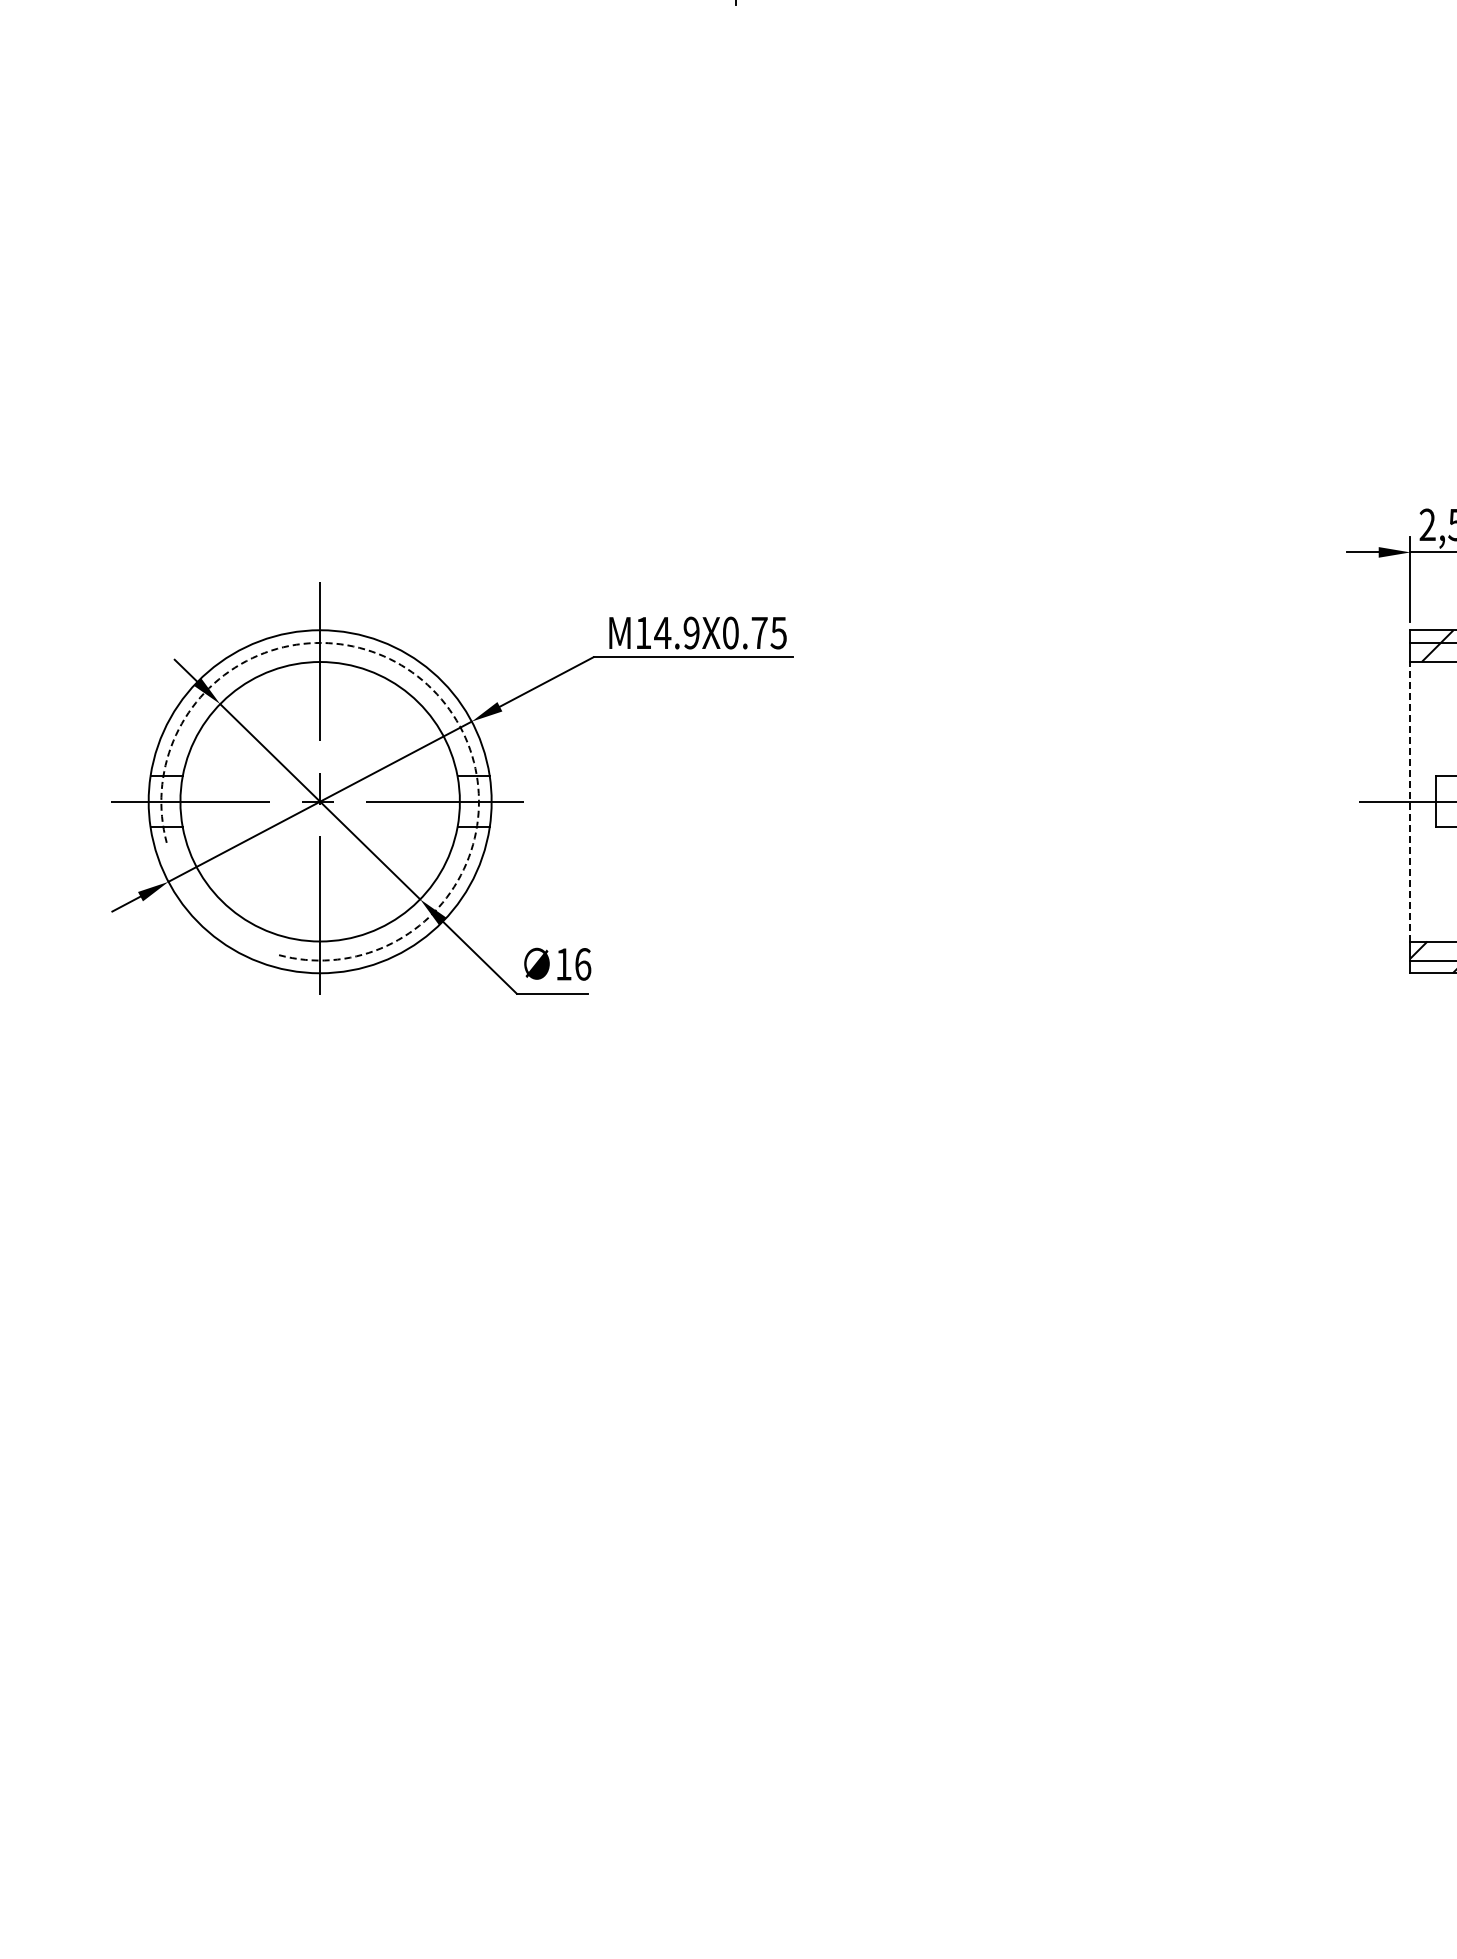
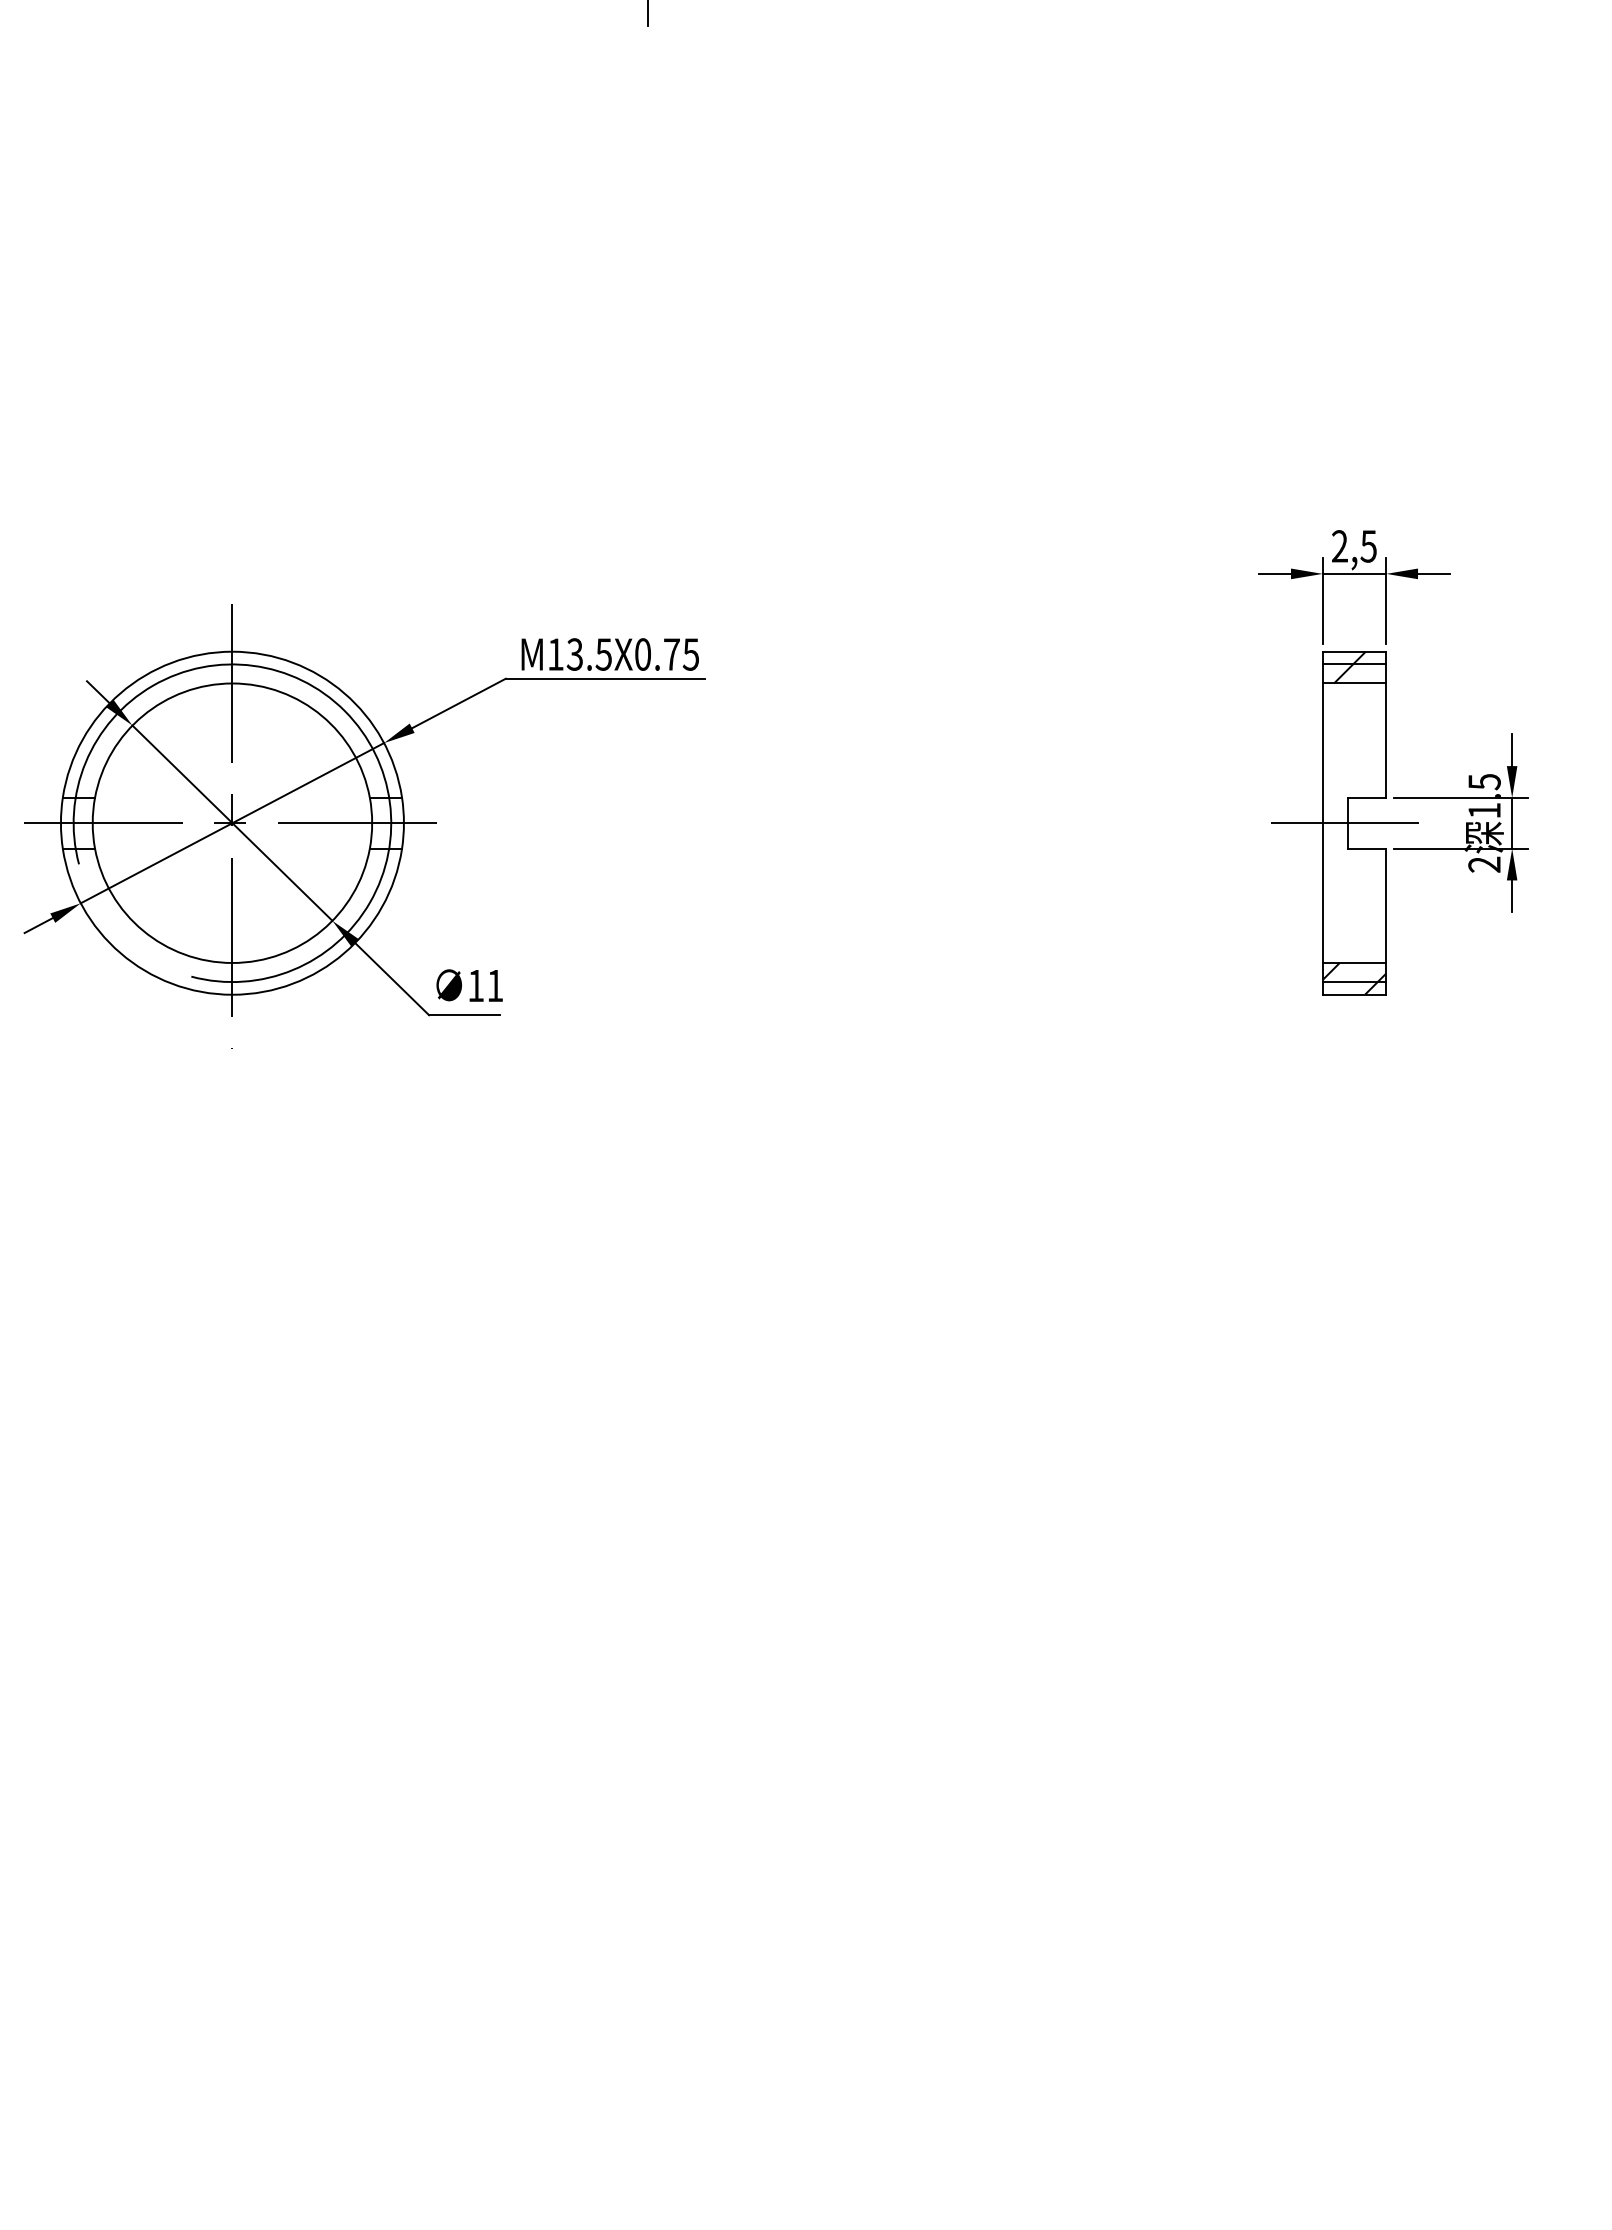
text: (676, 633) -> (588, 654), M14.9X0.75 -> M13.5X0.75
arc: (432, 689) -> (344, 710), dashed -> solid
line: (1410, 802) -> (1322, 823), dashed -> solid
text: (583, 964) -> (495, 985), 16 -> 11

